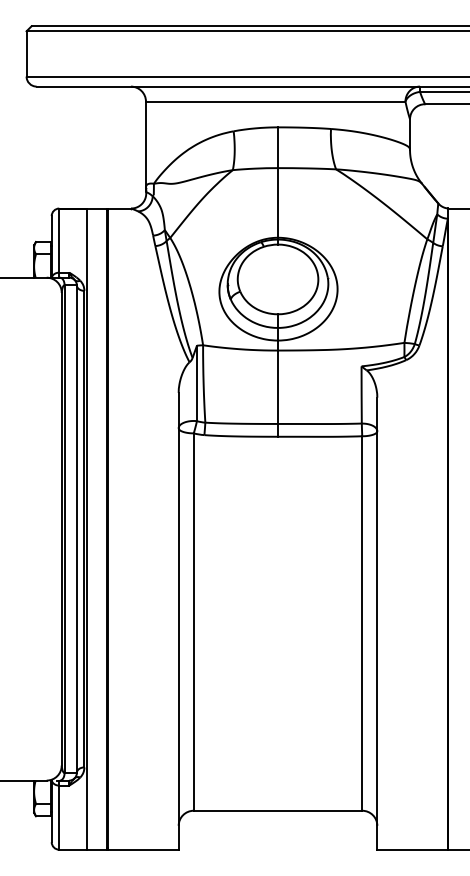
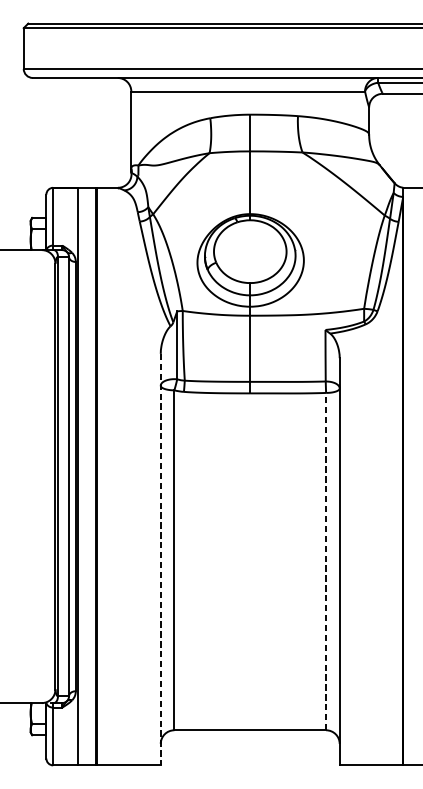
line: (178, 621) -> (160, 559), solid -> dashed
line: (362, 623) -> (326, 561), solid -> dashed

